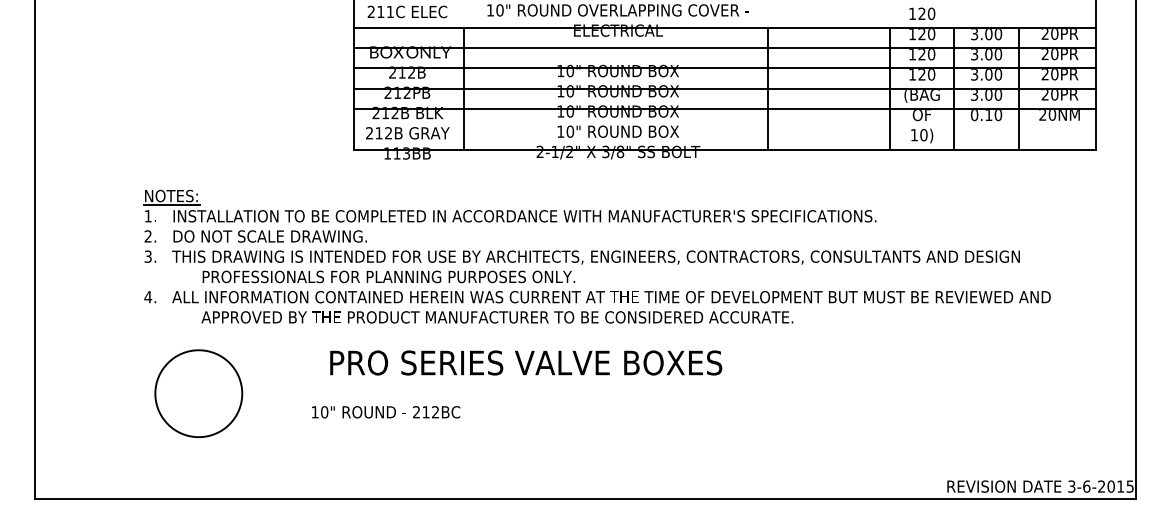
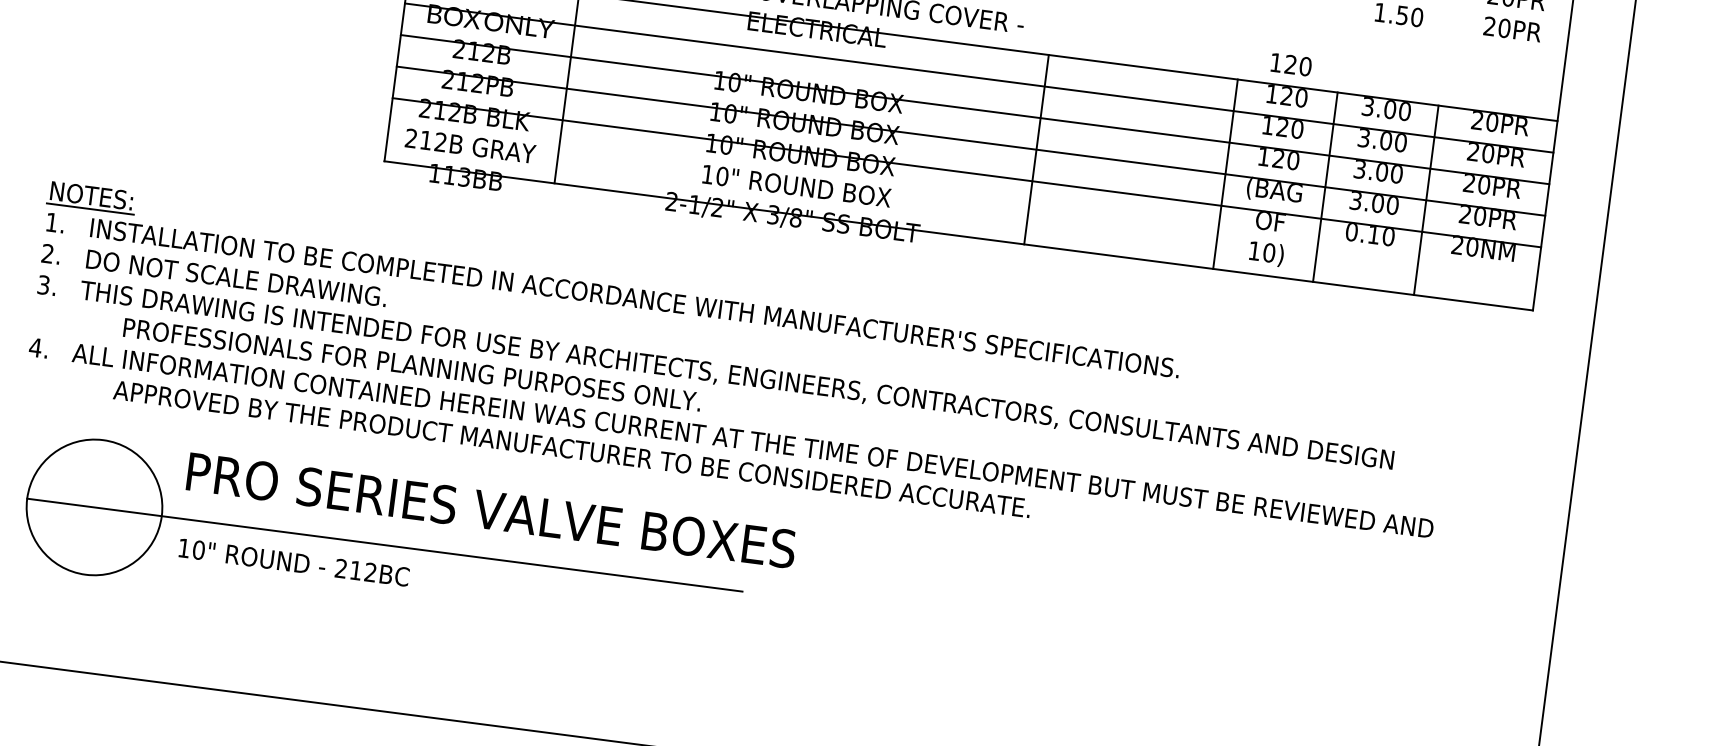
text: (526, 362) -> (492, 509), moved
line: (386, 393) -> (385, 544), added
text: (386, 412) -> (294, 563), moved

